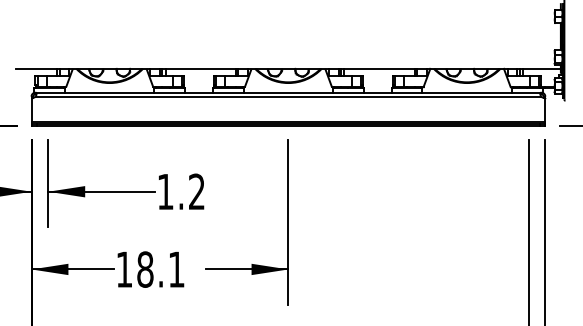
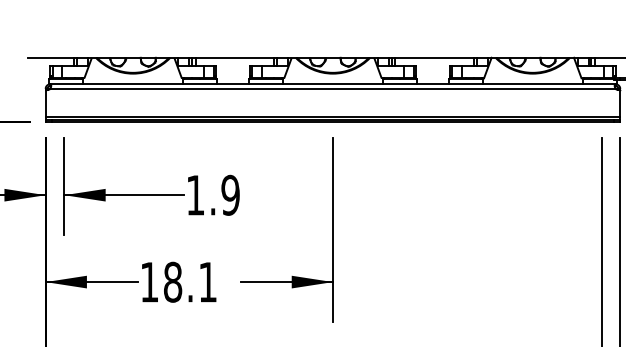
text: (196, 191) -> (230, 194), 1.2 -> 1.9

